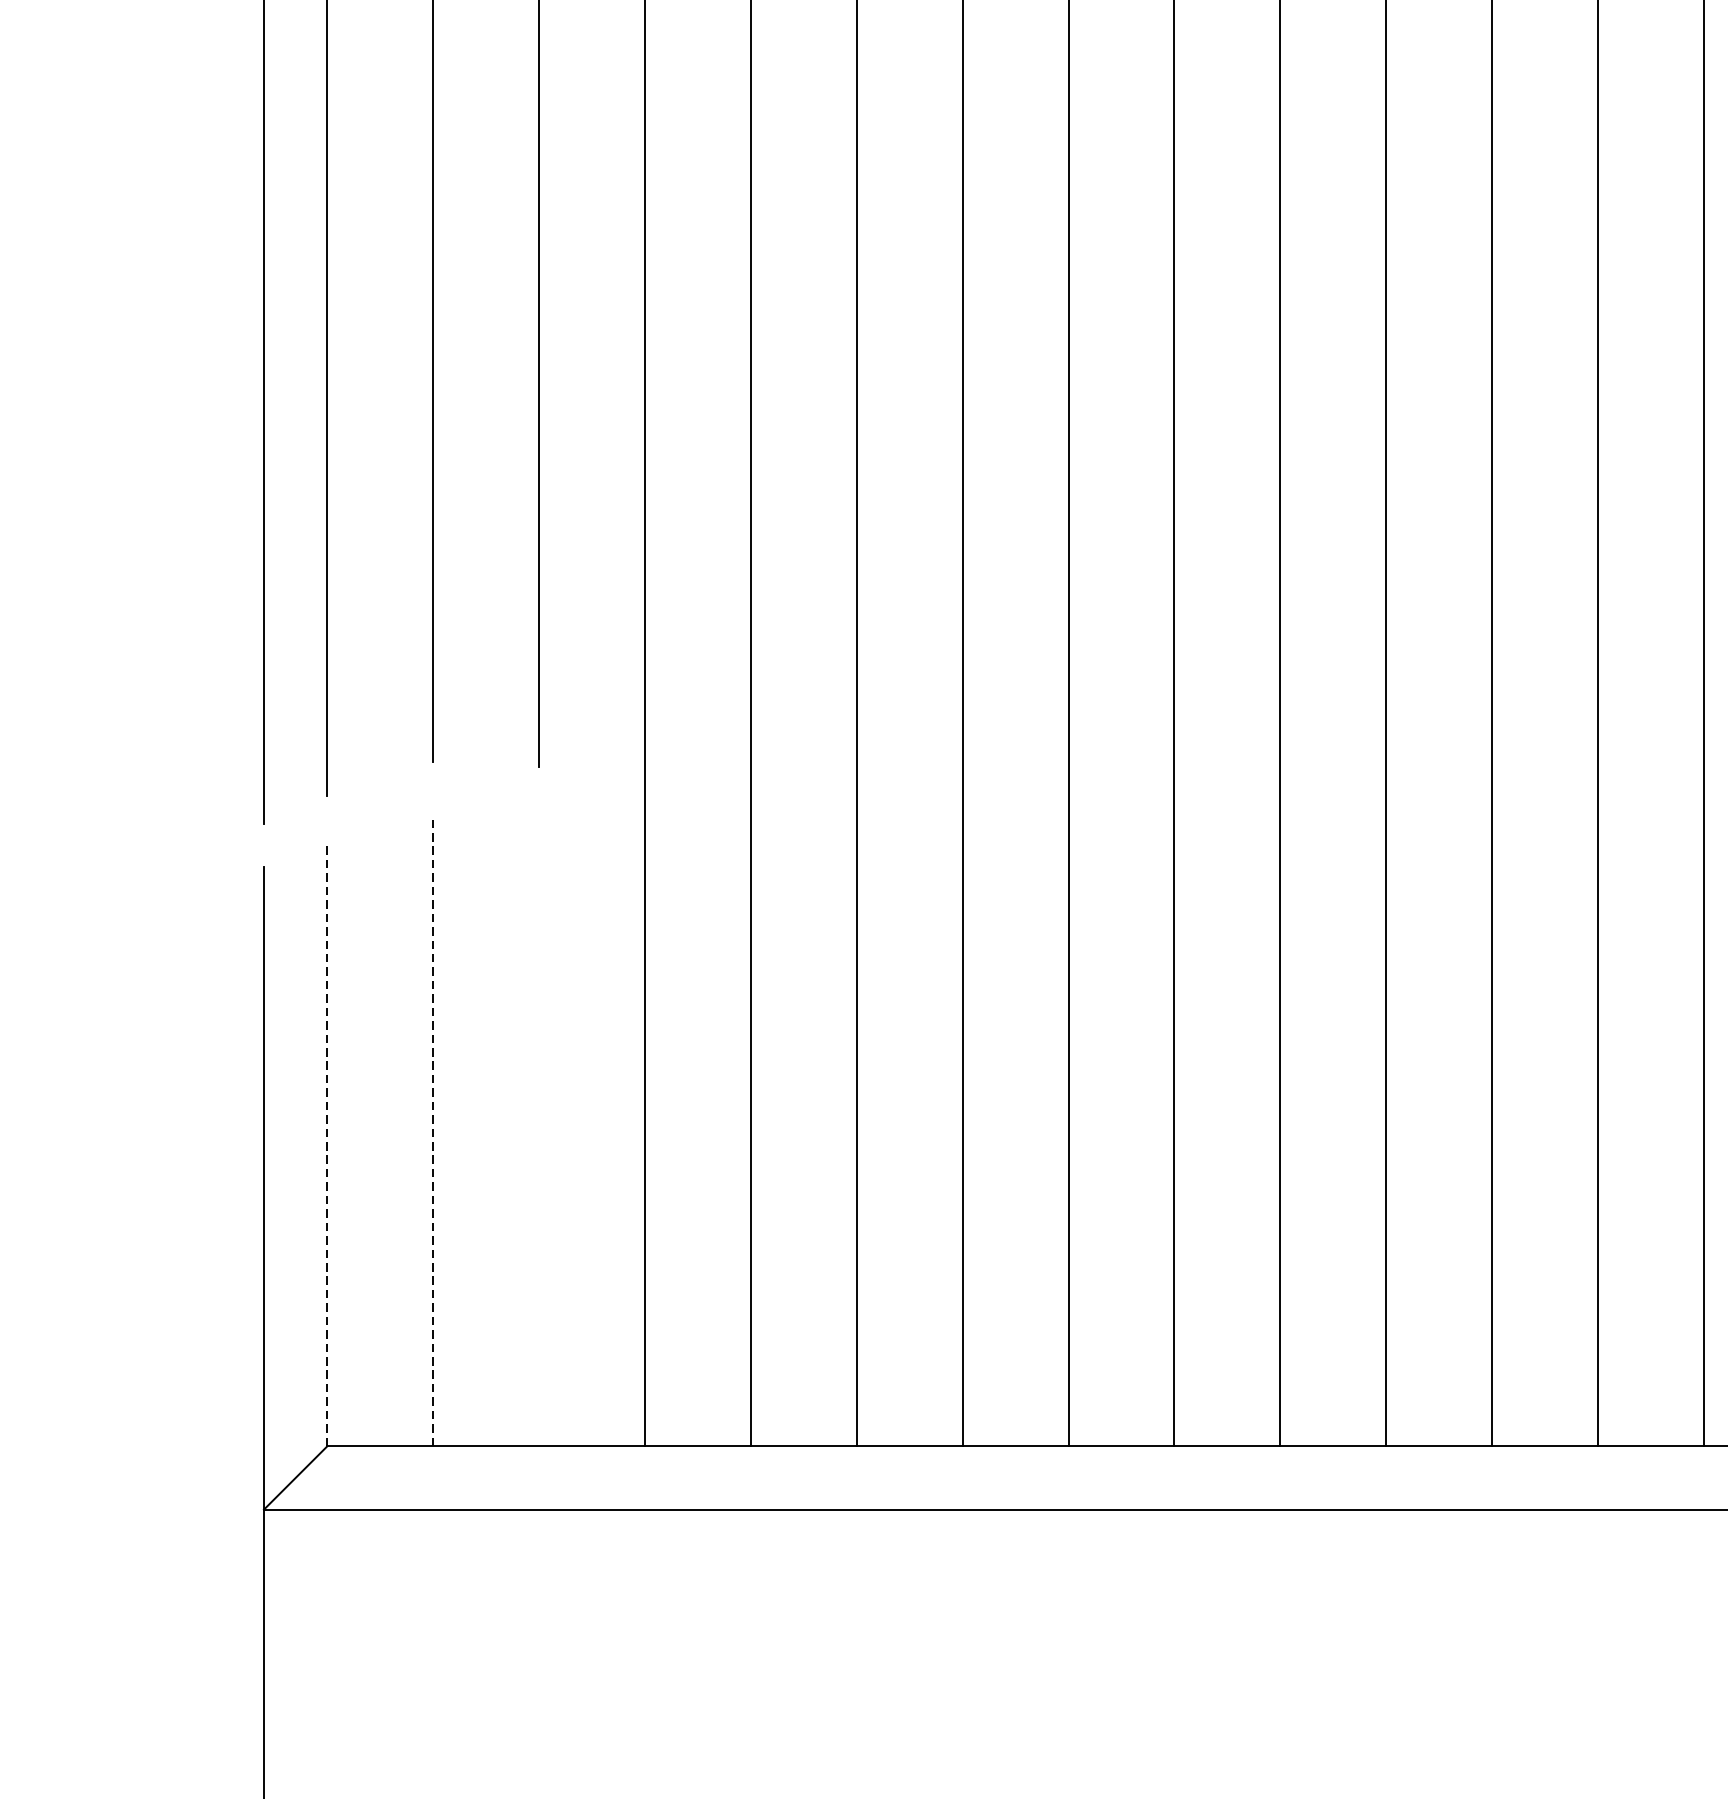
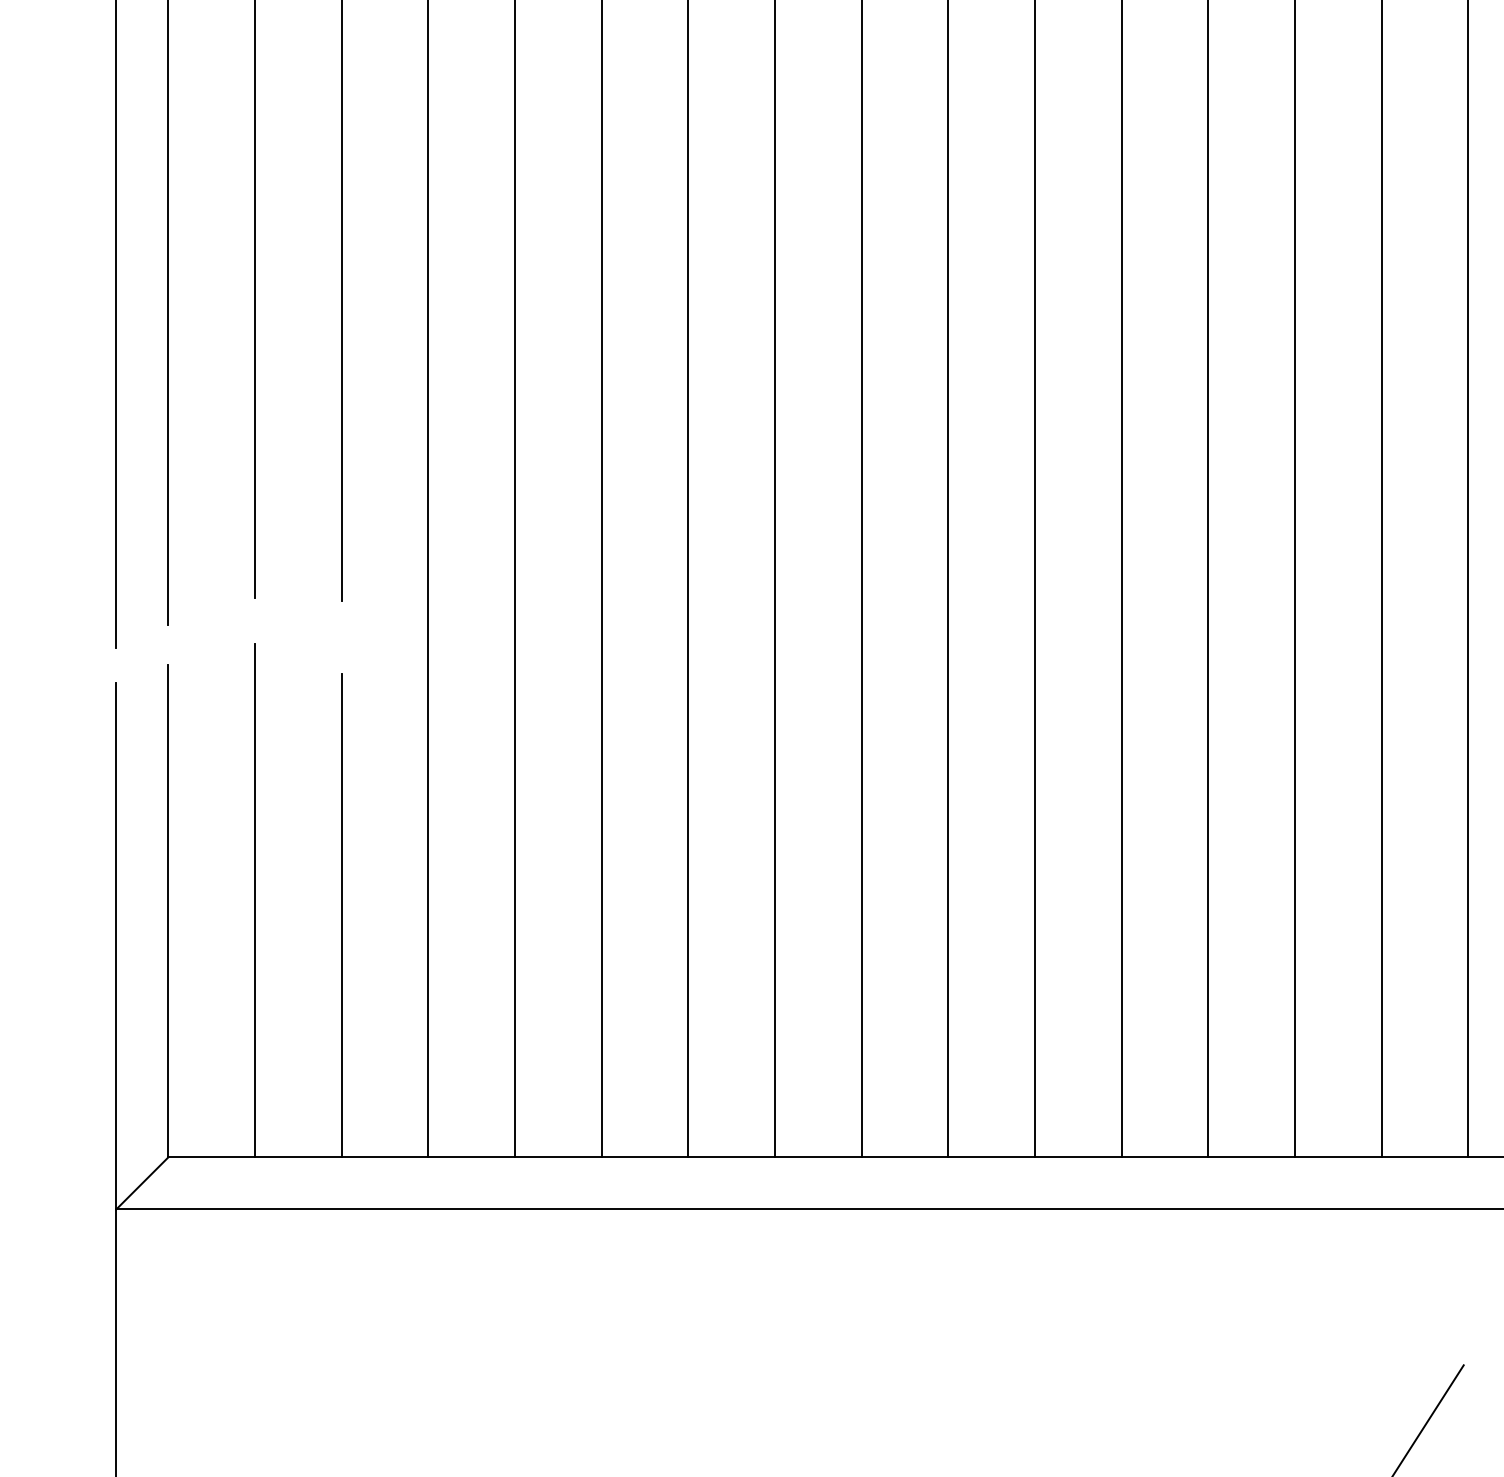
line: (432, 1132) -> (254, 900), dashed -> solid
line: (327, 1144) -> (168, 910), dashed -> solid
line: (539, 1150) -> (341, 915), added

